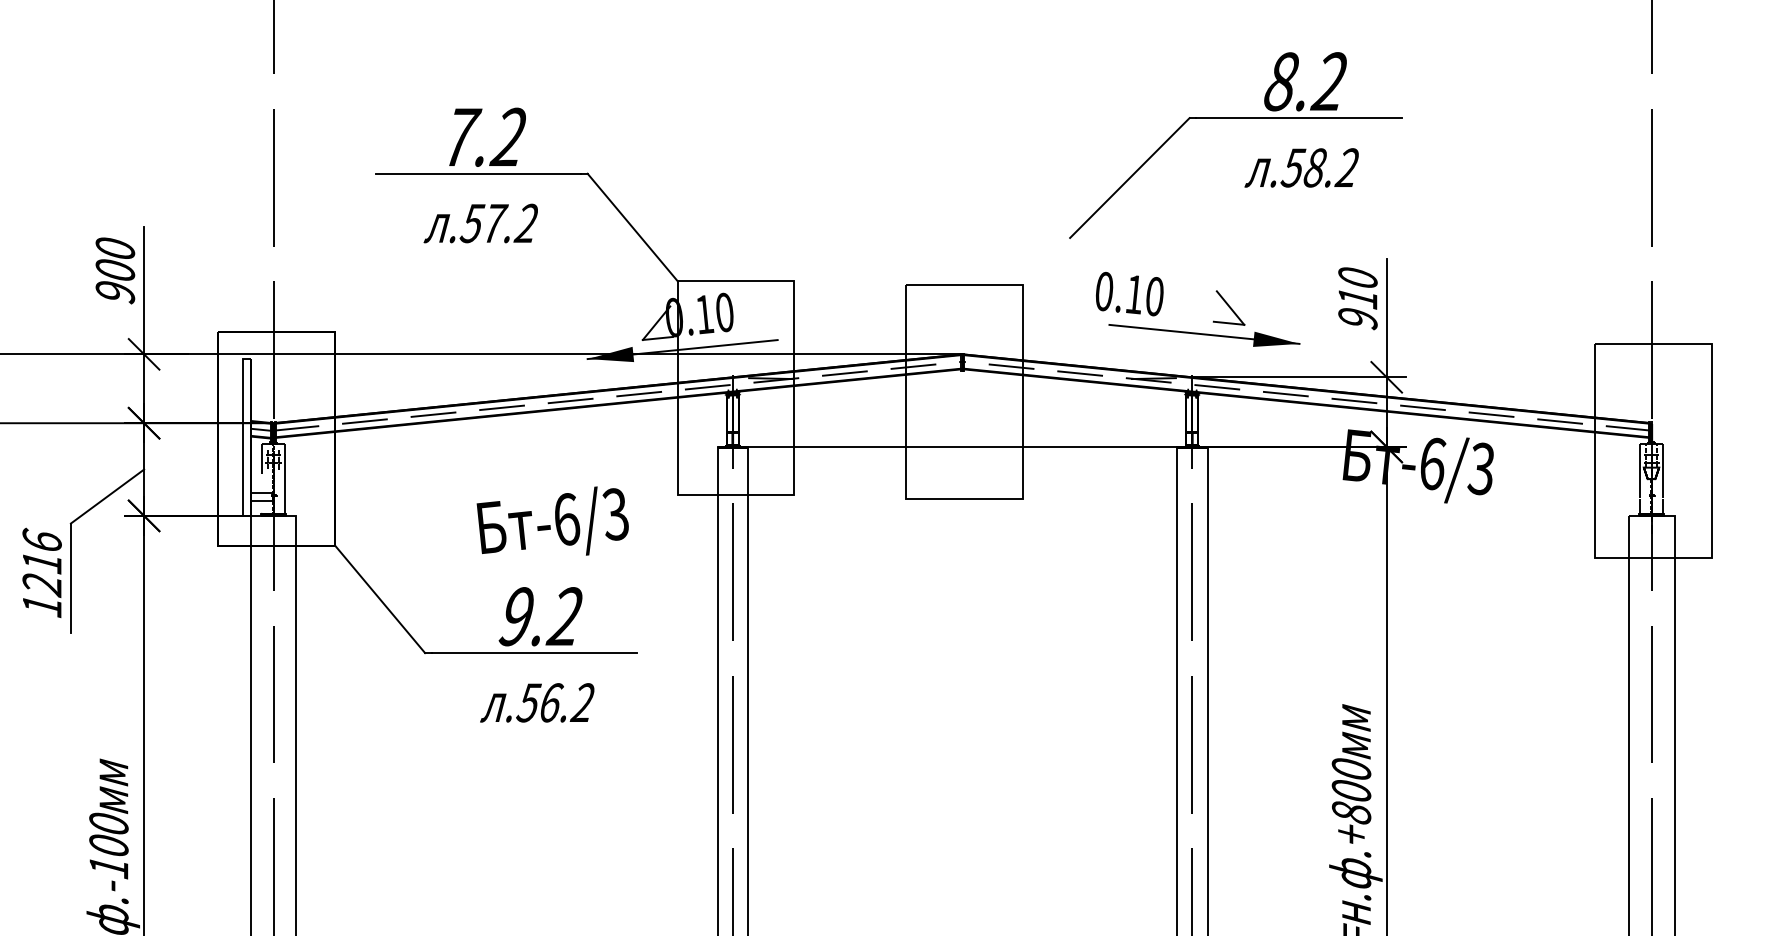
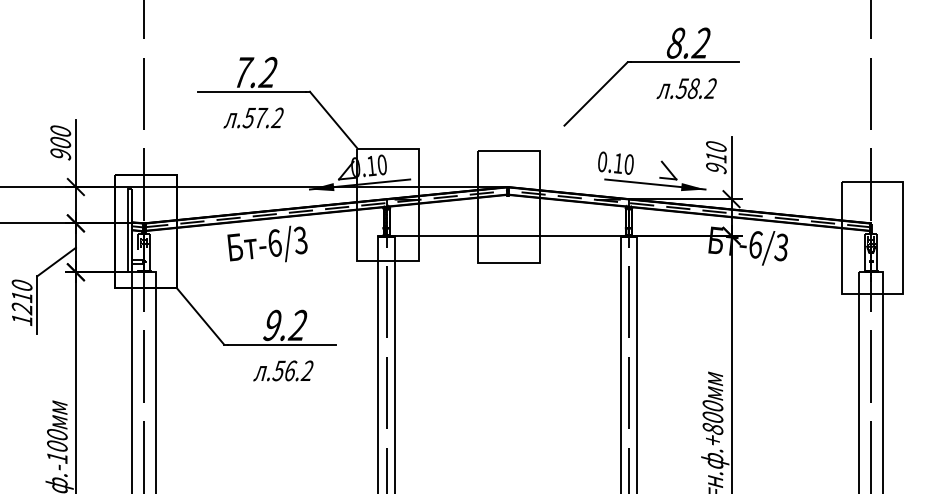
part: (1212, 321) -> (659, 177), moved
text: (552, 520) -> (267, 243), moved
text: (40, 539) -> (21, 284), 1216 -> 1210

